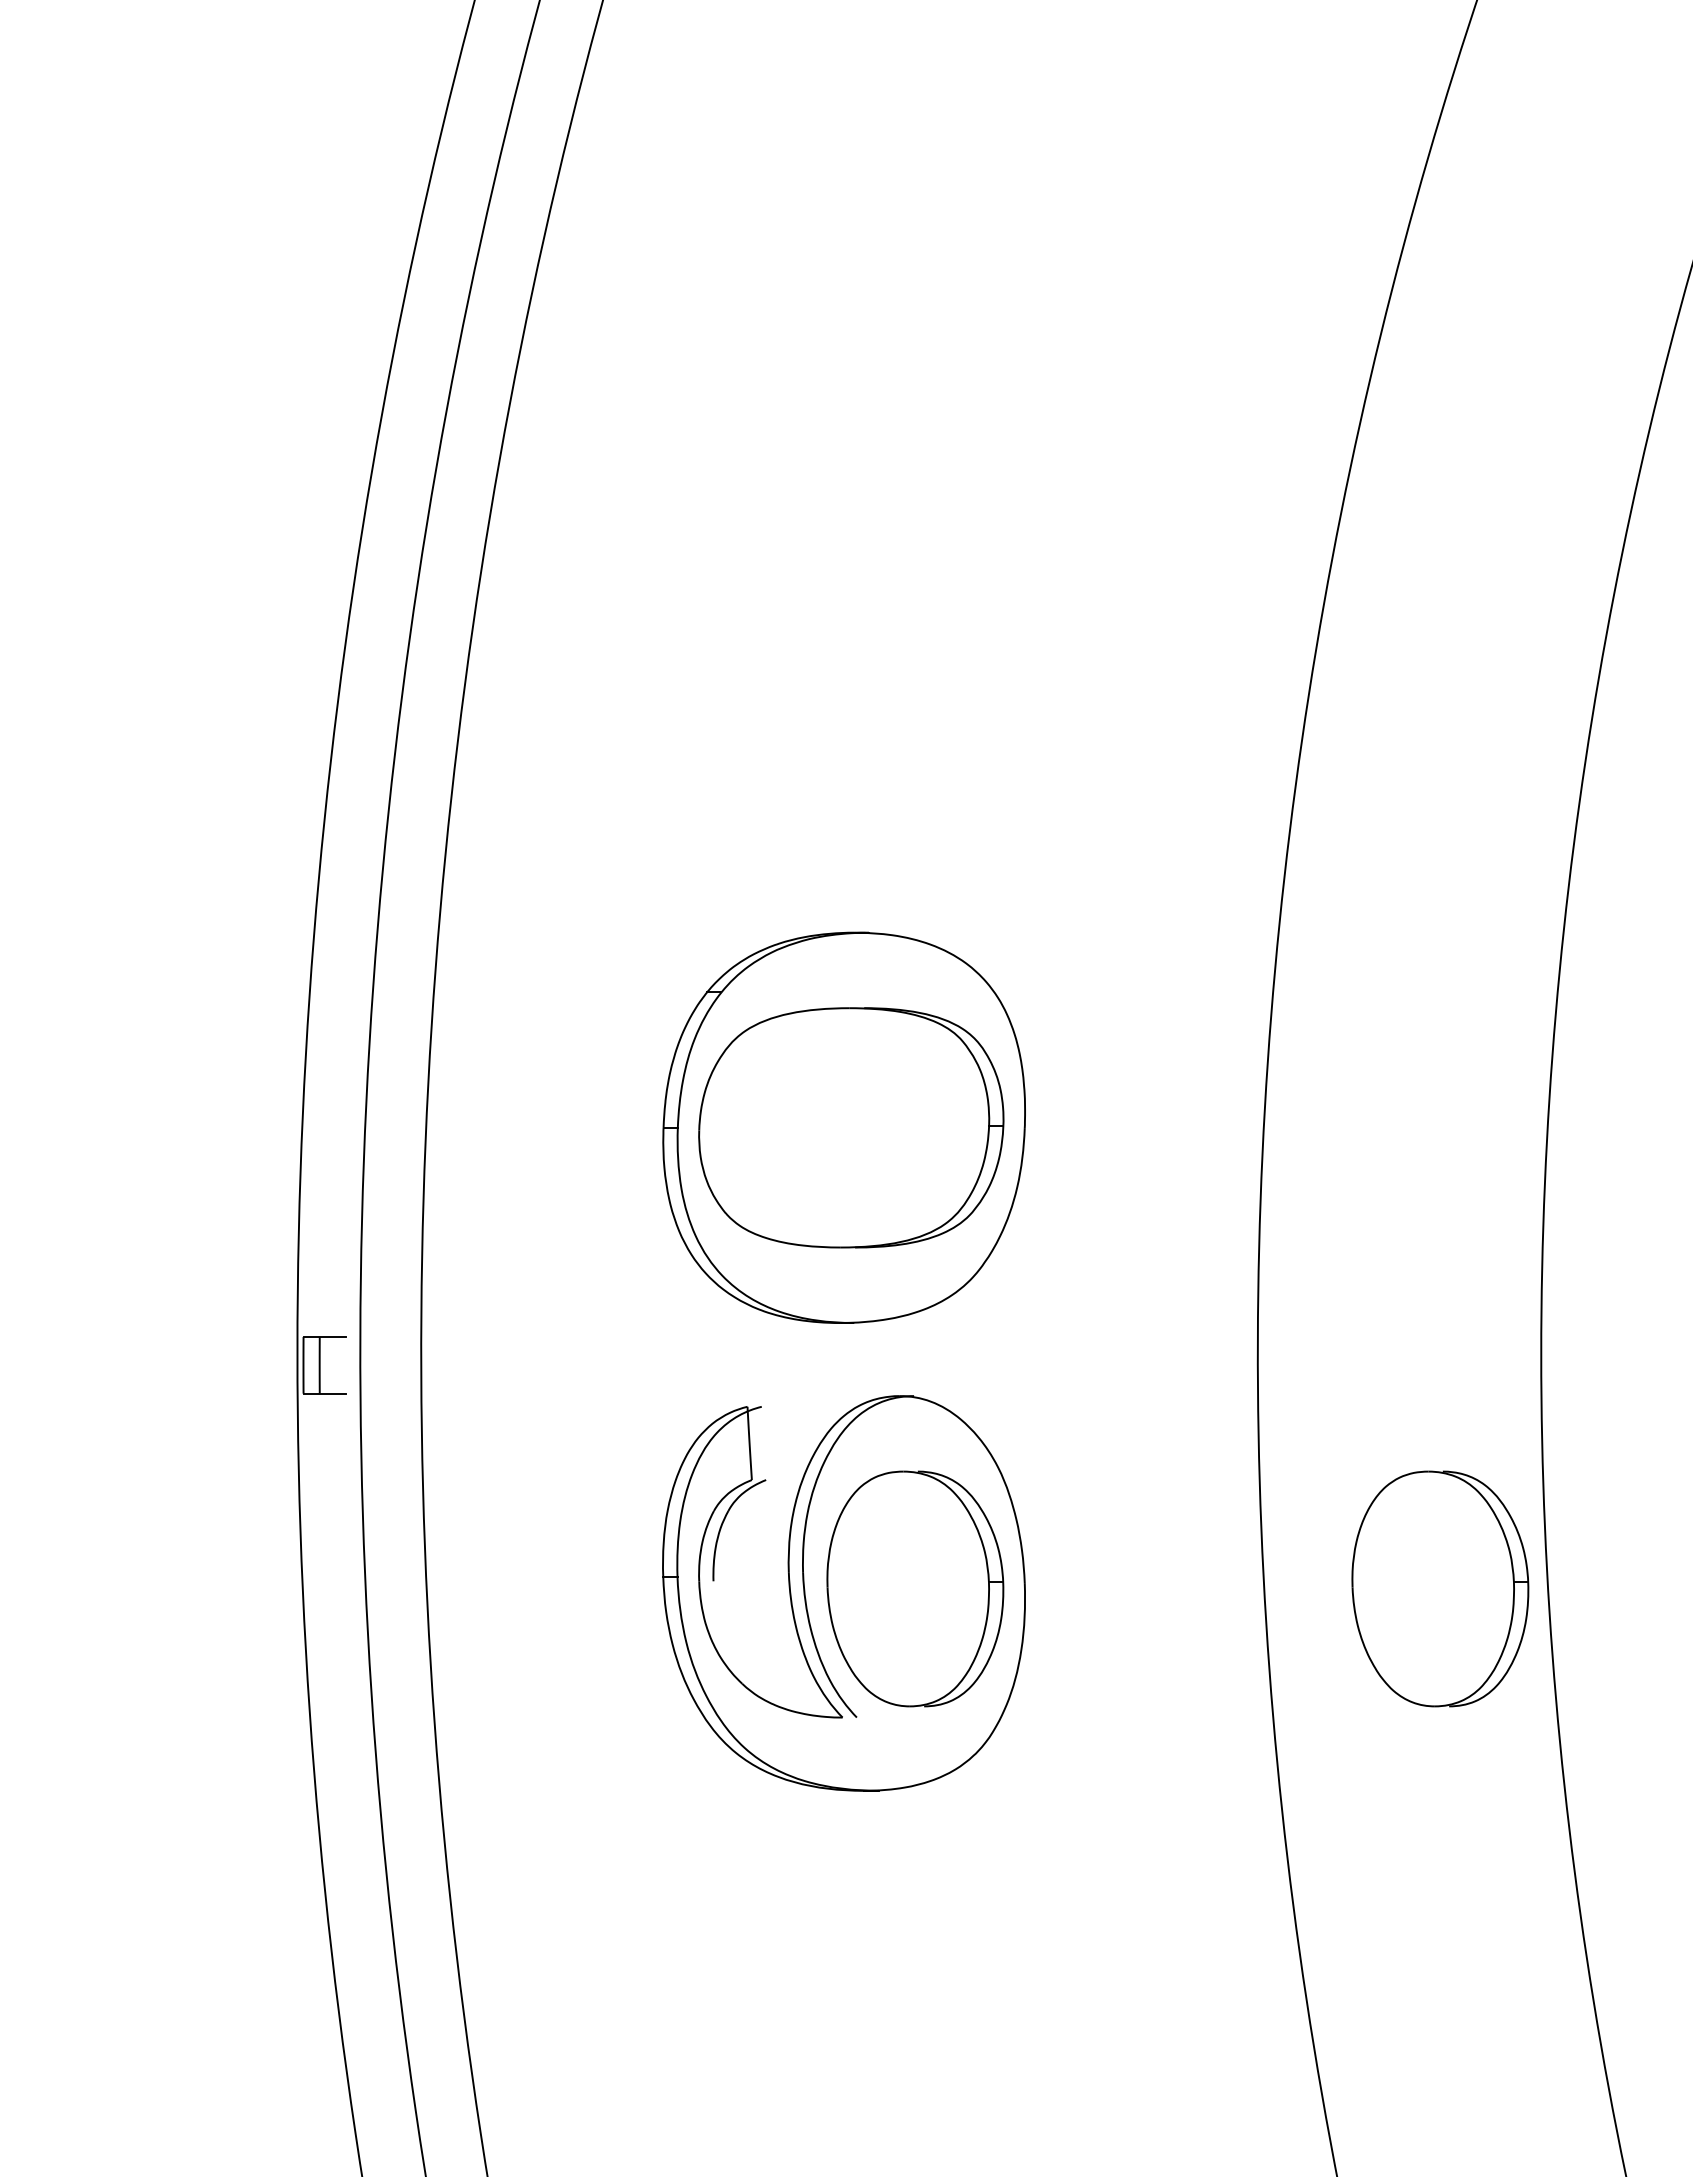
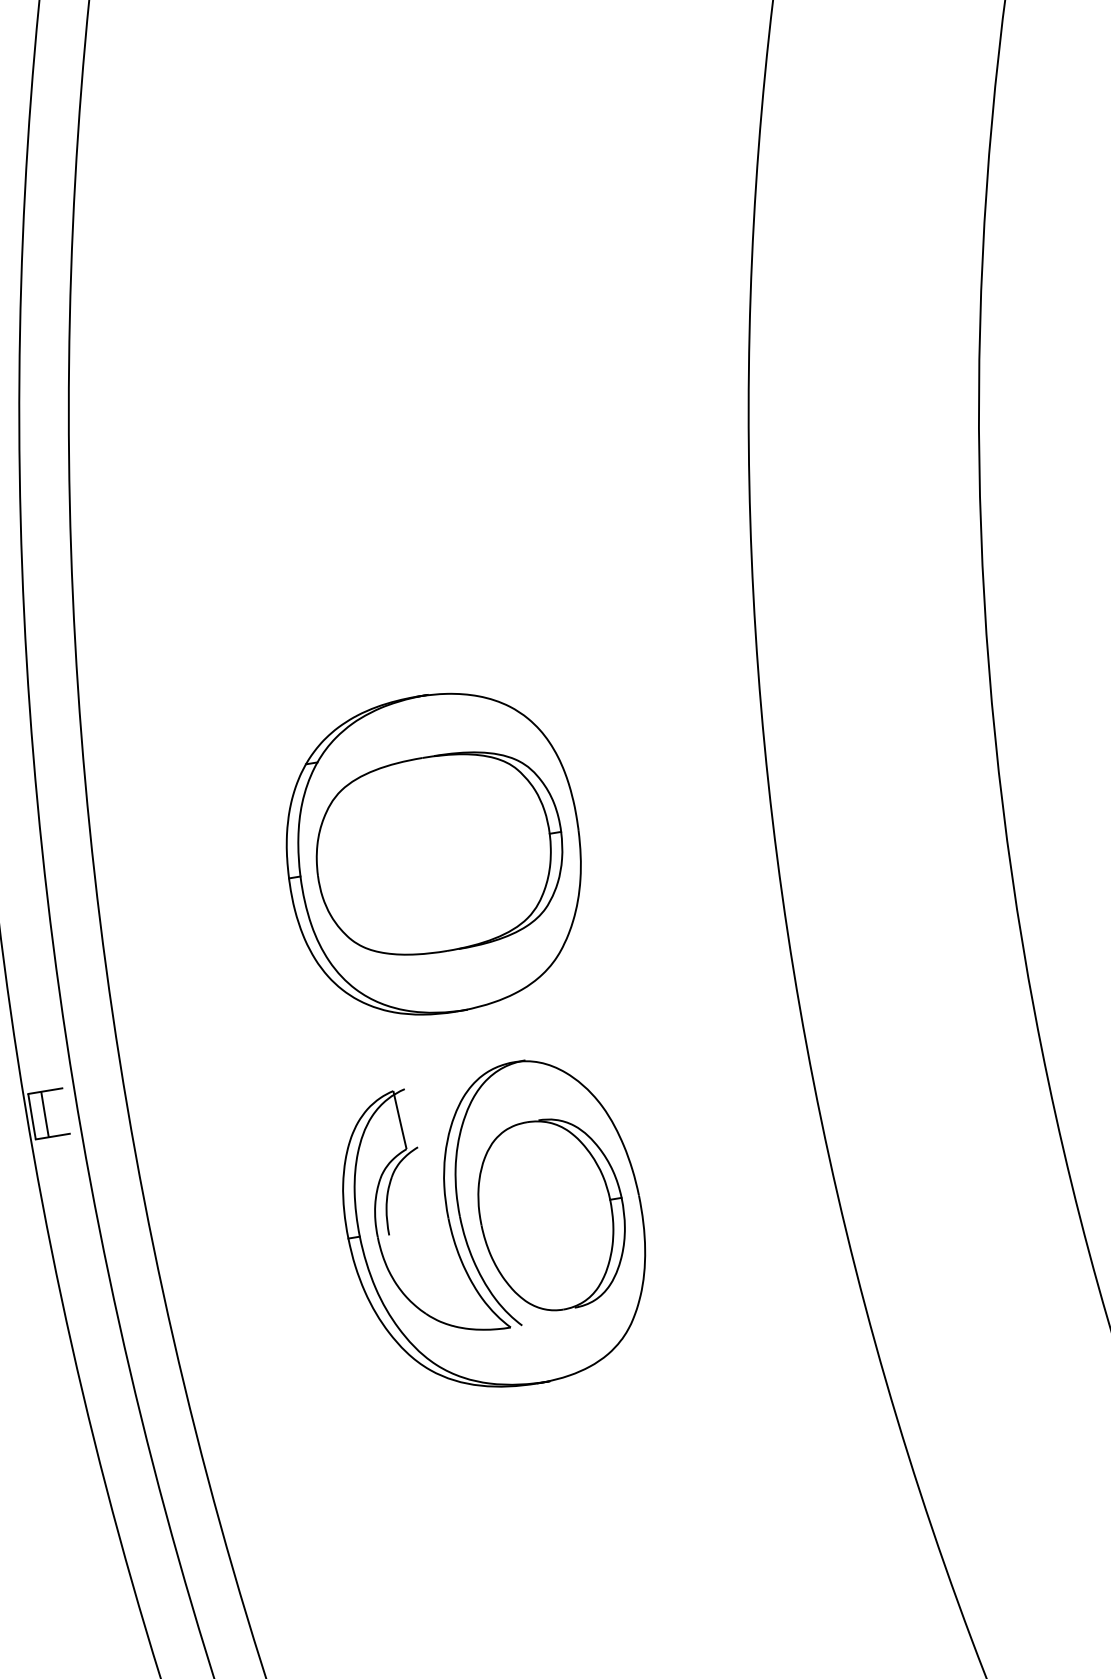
part: (1440, 1588) -> (972, 1144), removed

